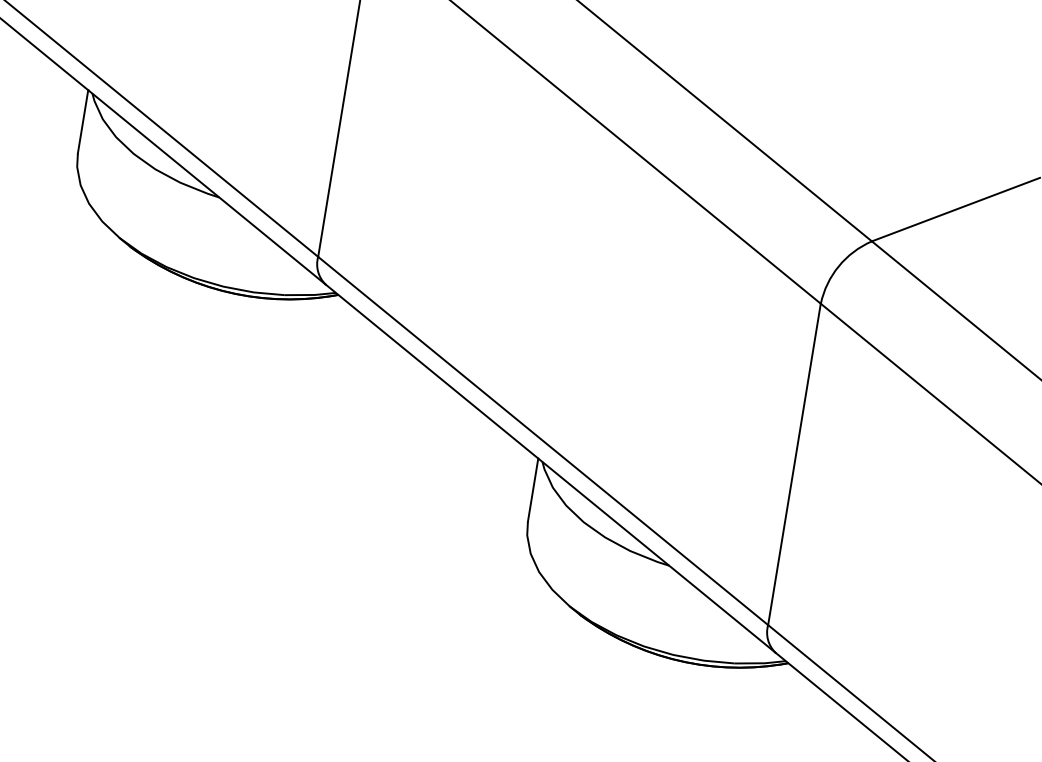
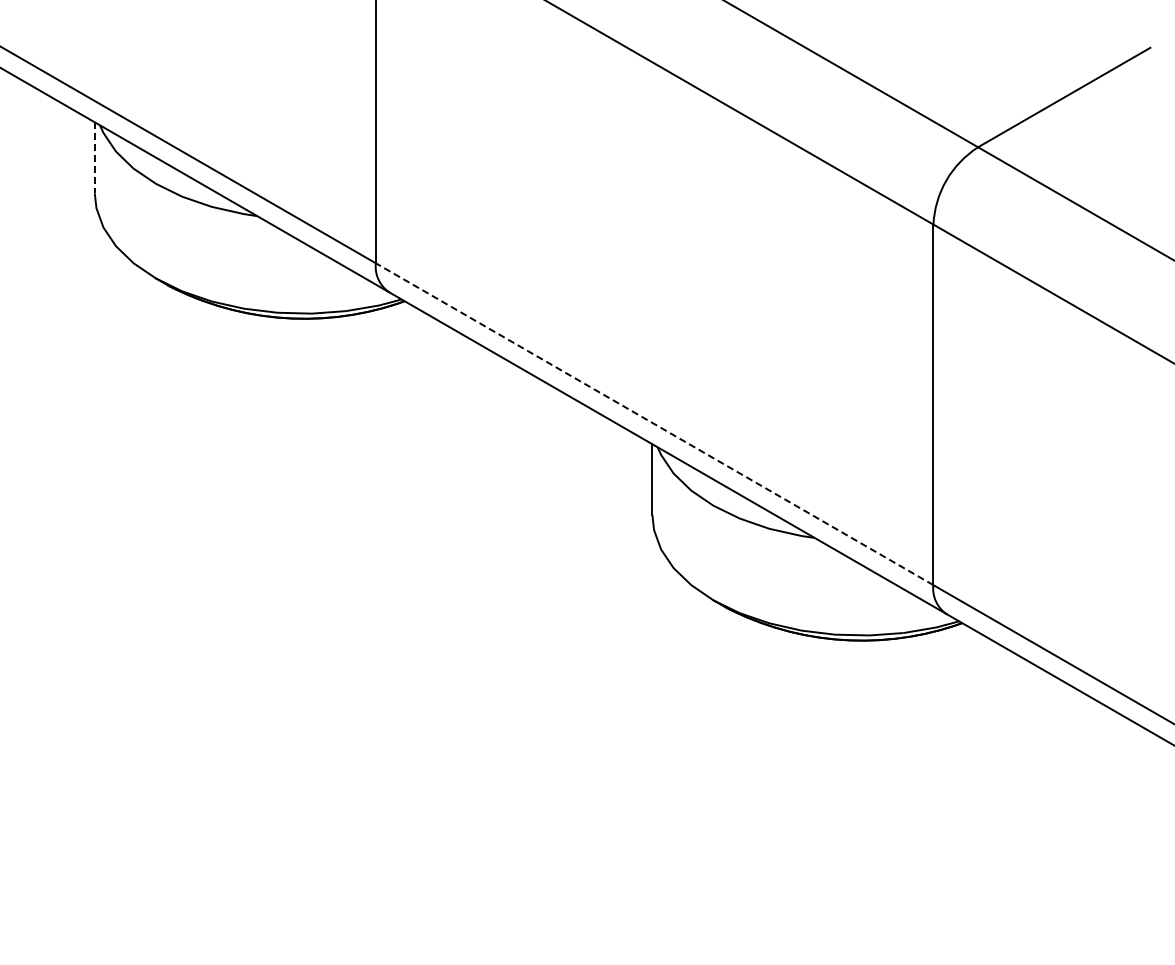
line: (82, 122) -> (94, 158), solid -> dashed
line: (543, 441) -> (654, 424), solid -> dashed

